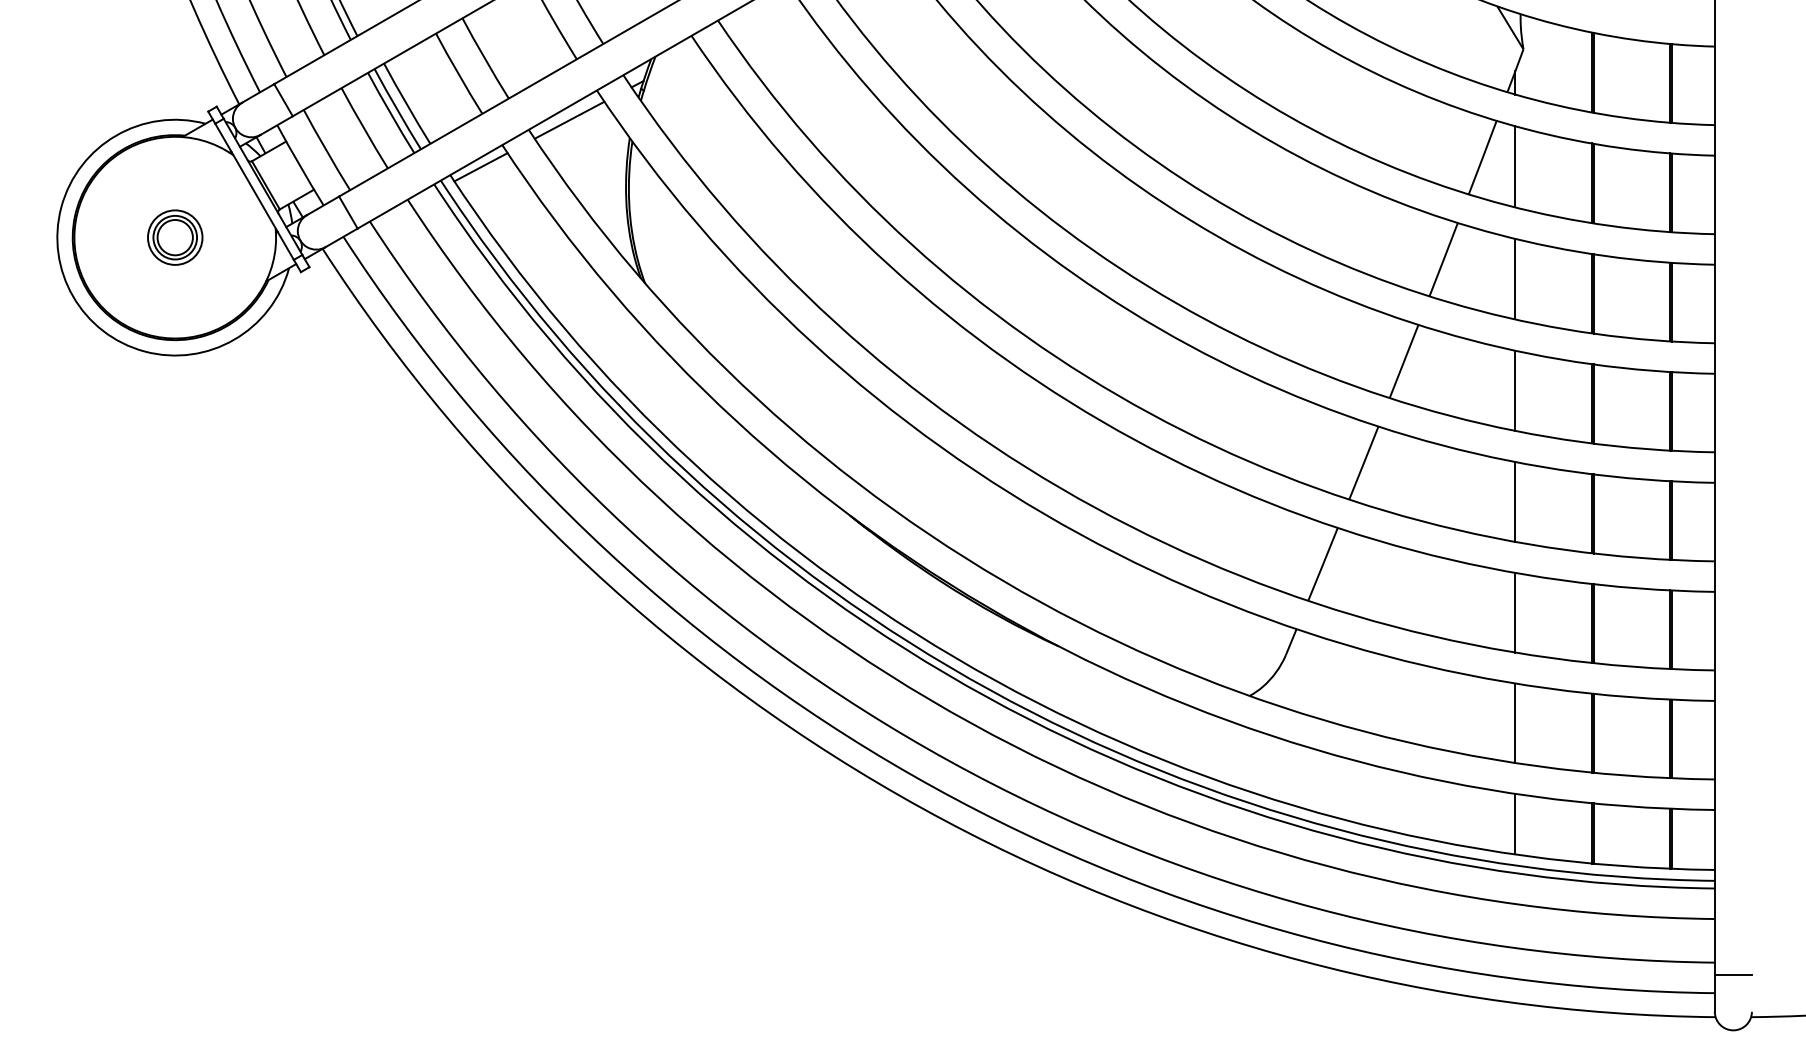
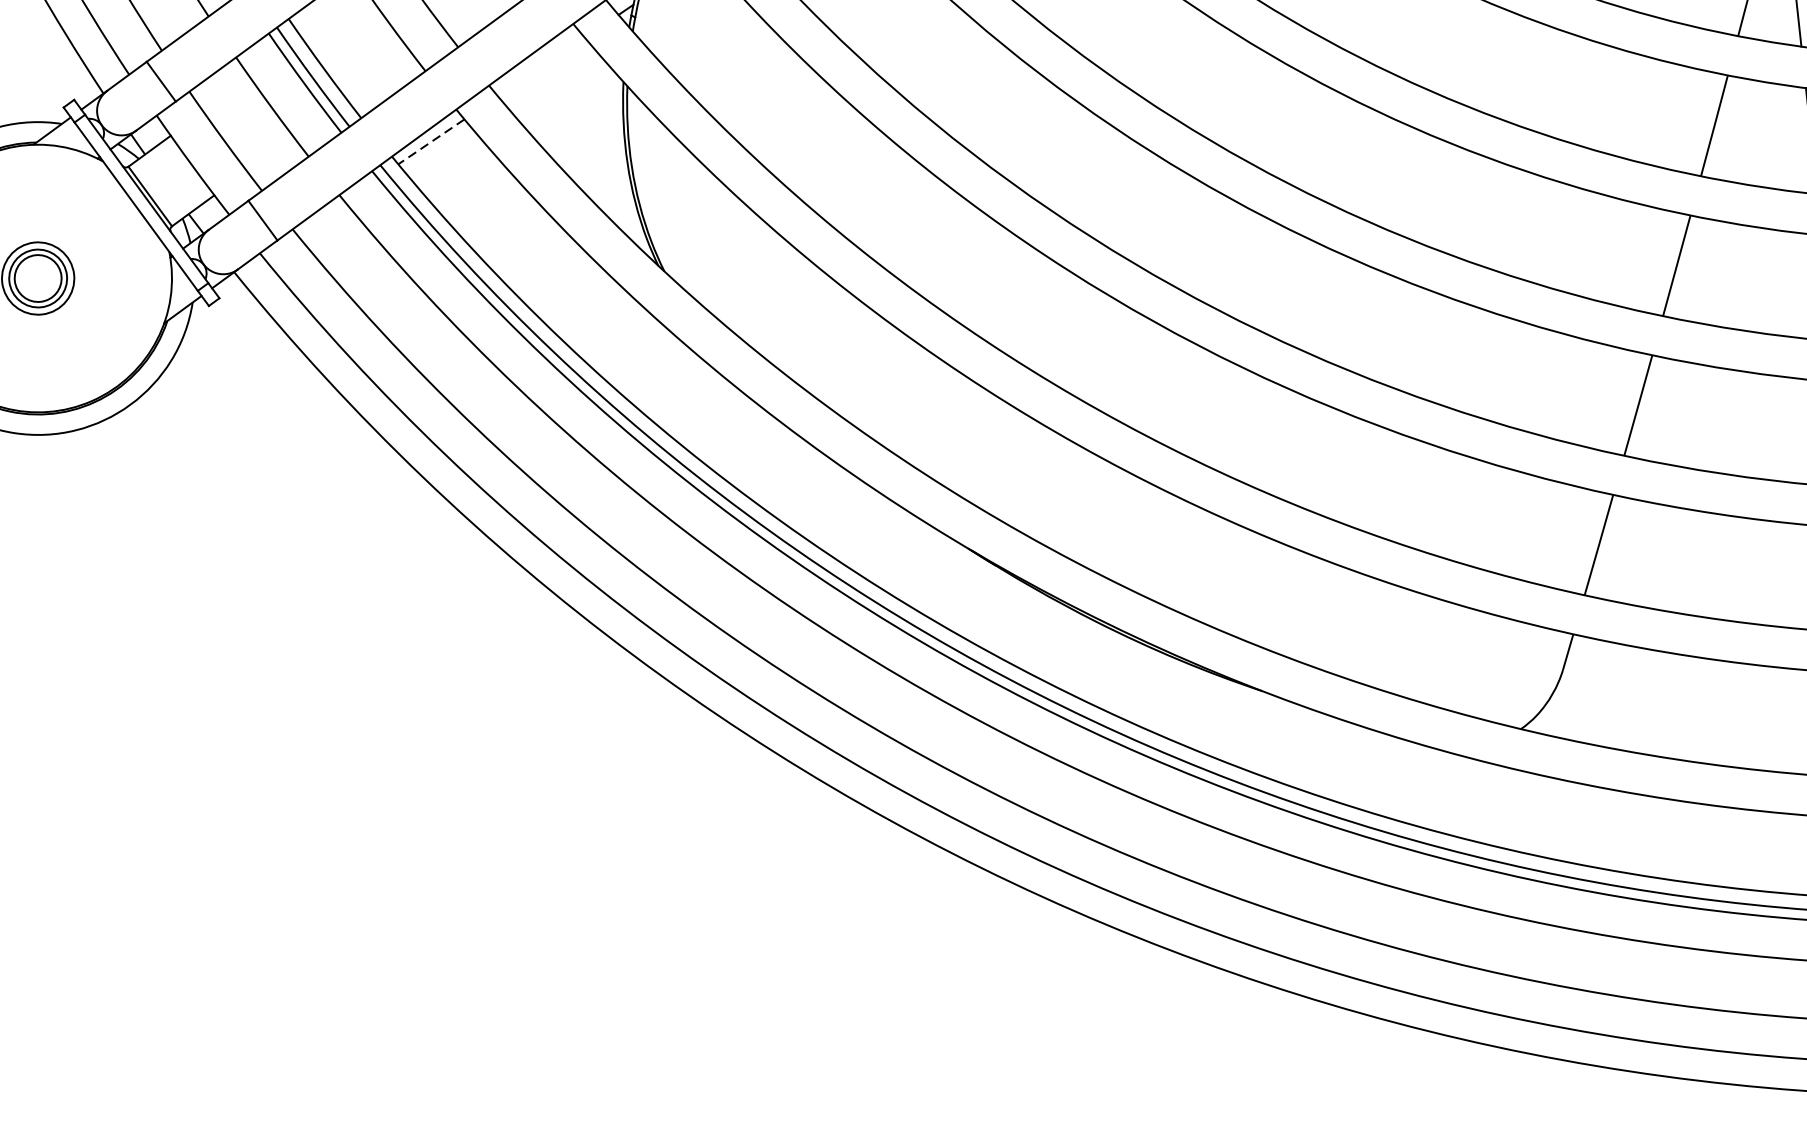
line: (569, 119) -> (541, 66), removed
line: (480, 167) -> (430, 142), solid -> dashed

